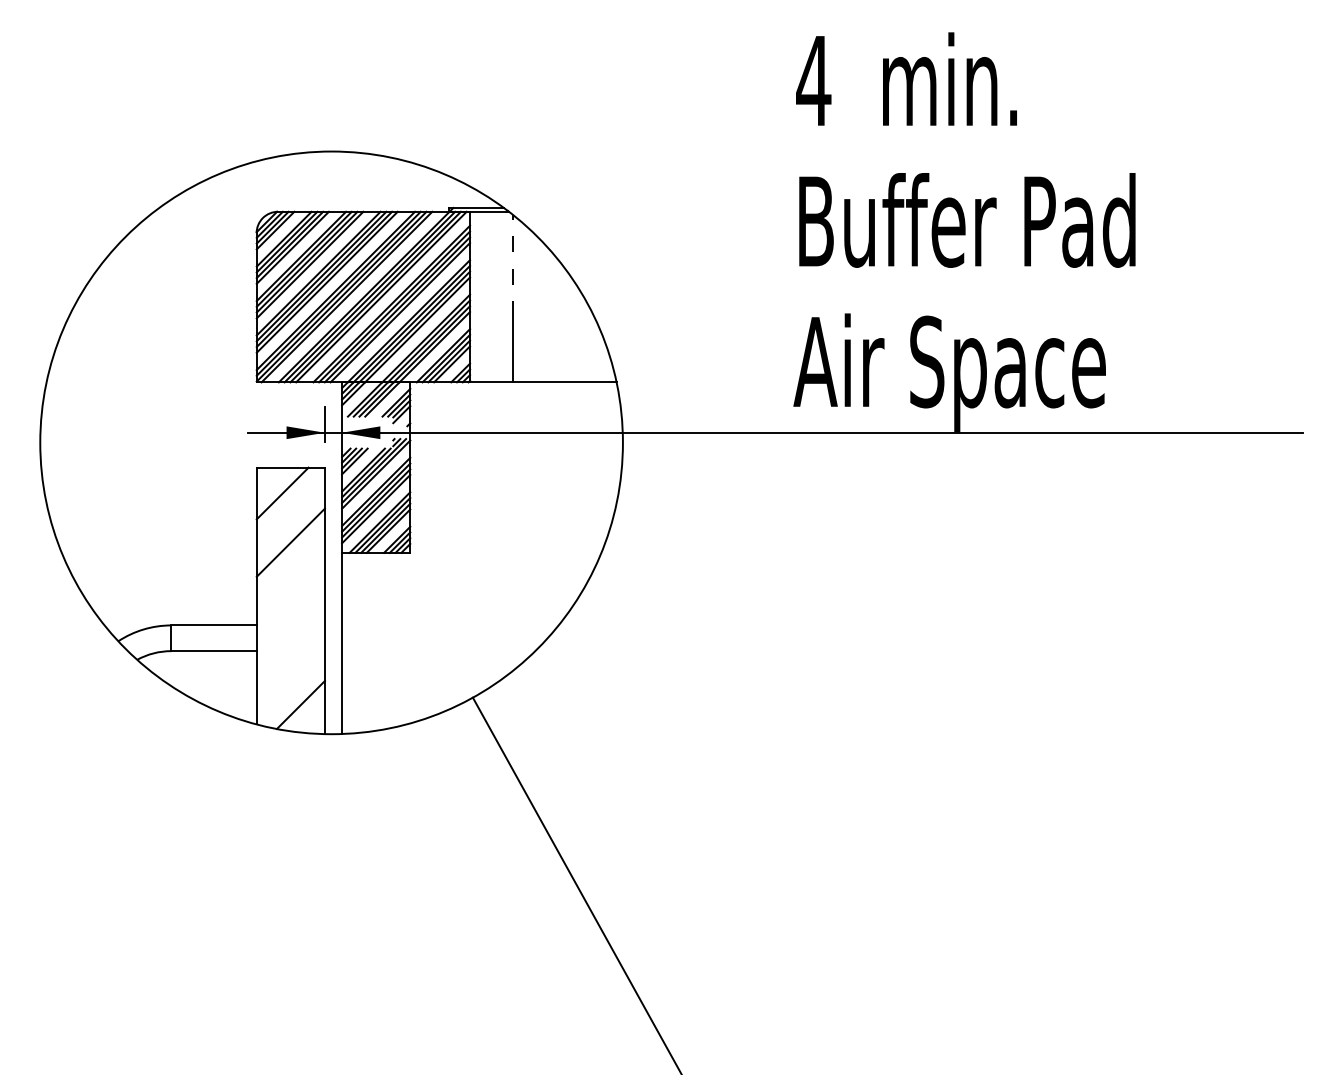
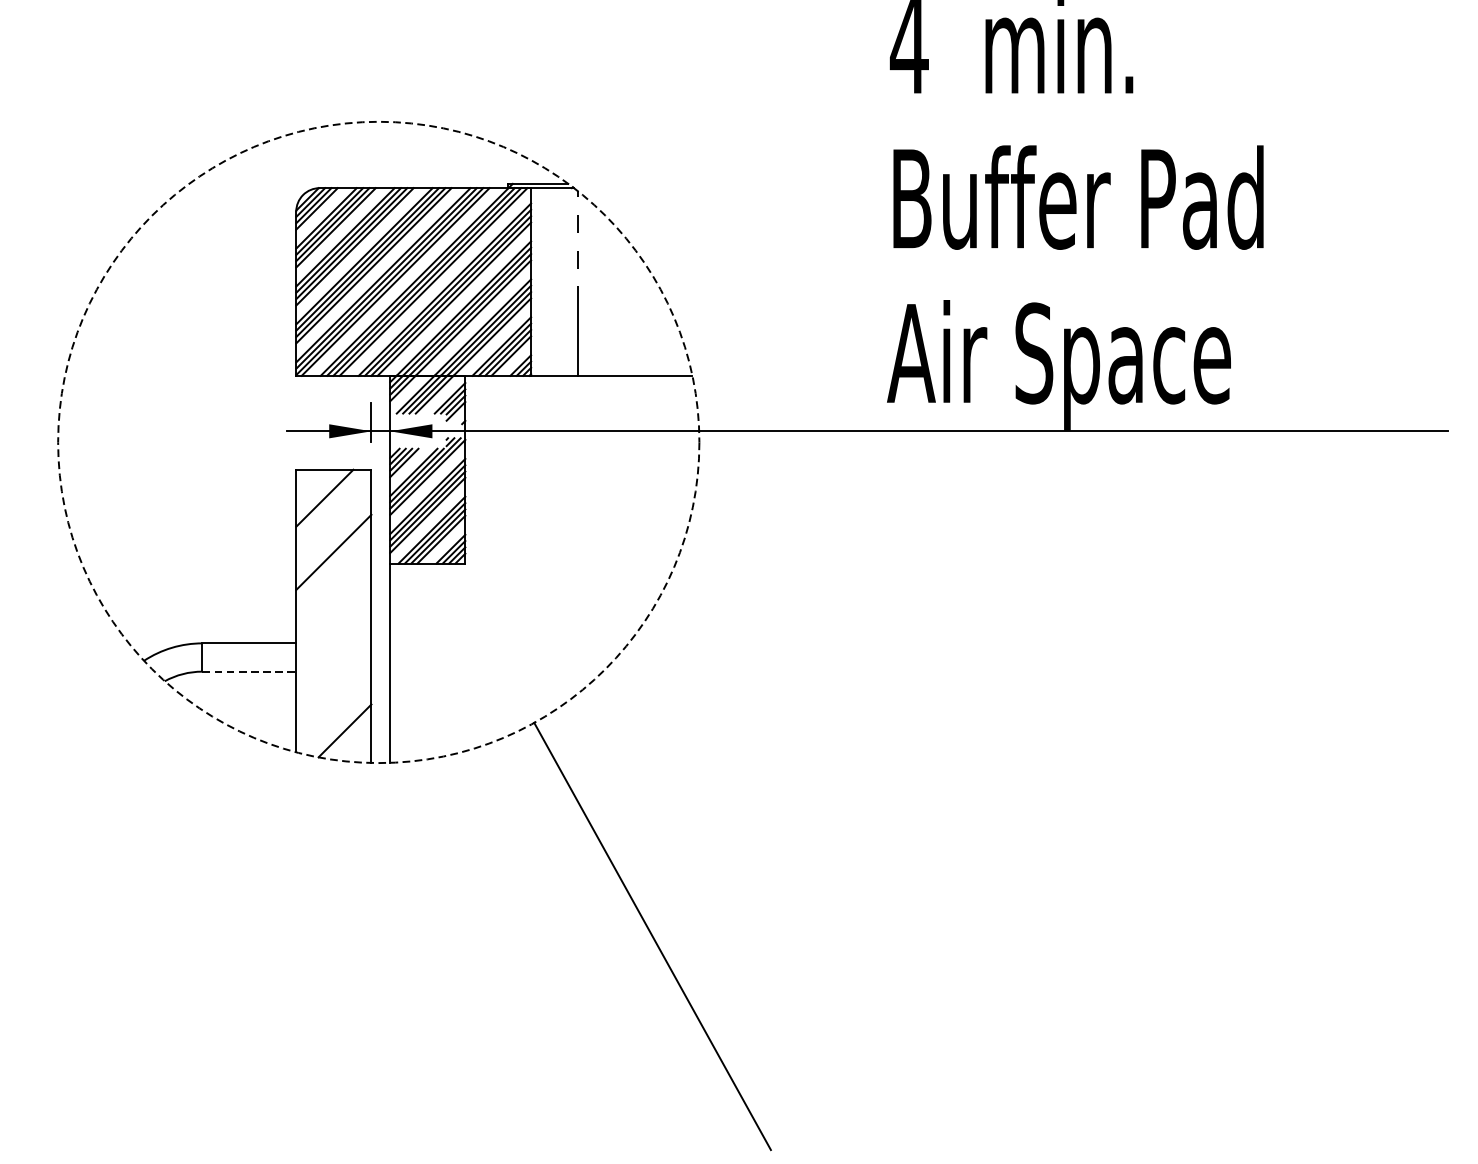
circle: (331, 442) -> (378, 442), solid -> dashed
line: (214, 651) -> (249, 672), solid -> dashed

